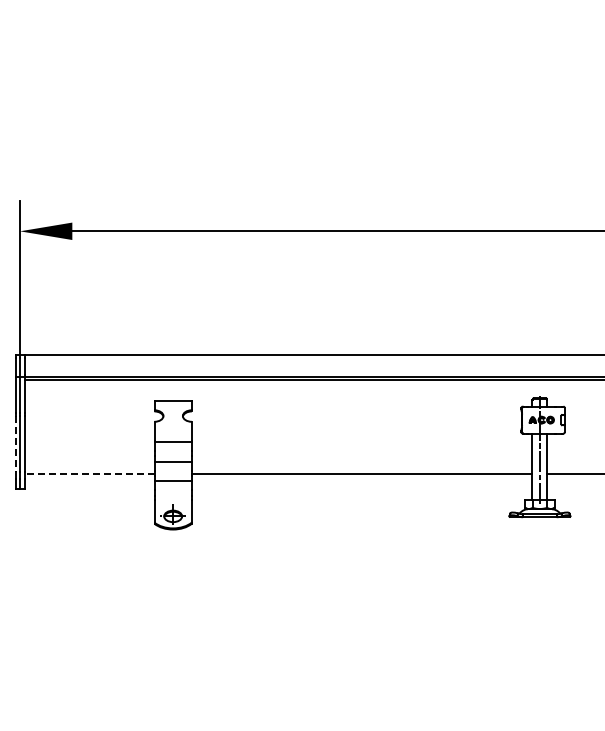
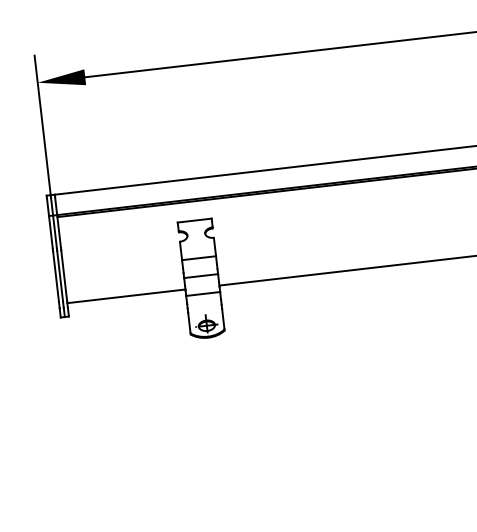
line: (15, 444) -> (56, 277), dashed -> solid
line: (89, 474) -> (126, 296), dashed -> solid

